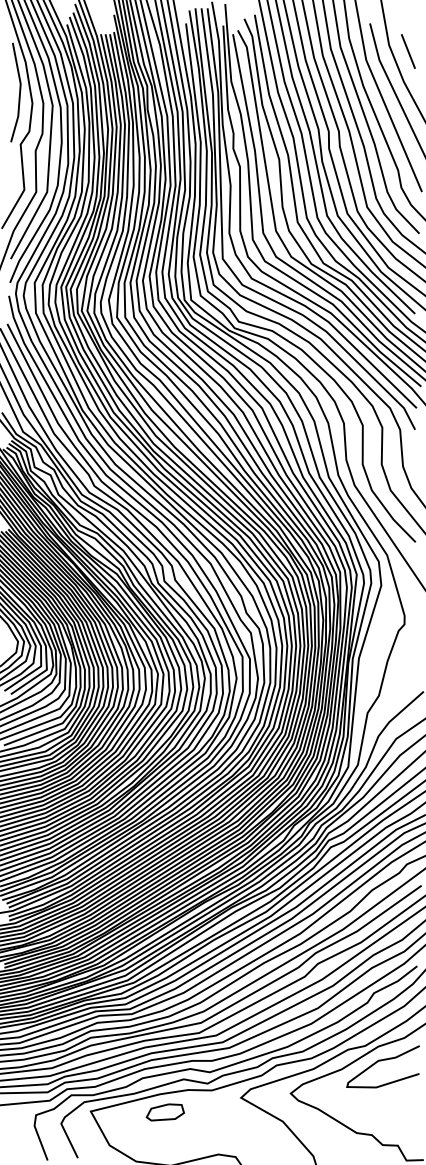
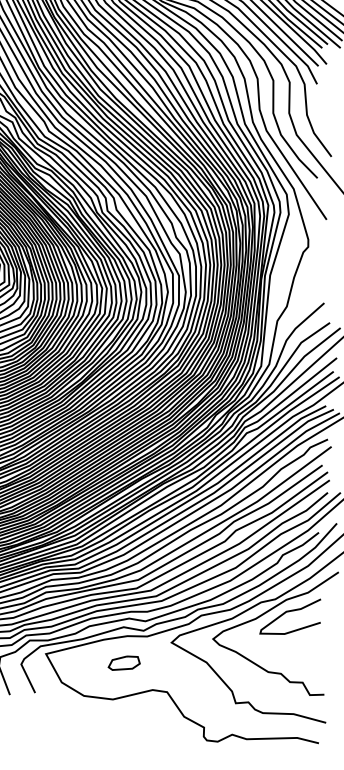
part: (164, 1112) -> (123, 663), moved

